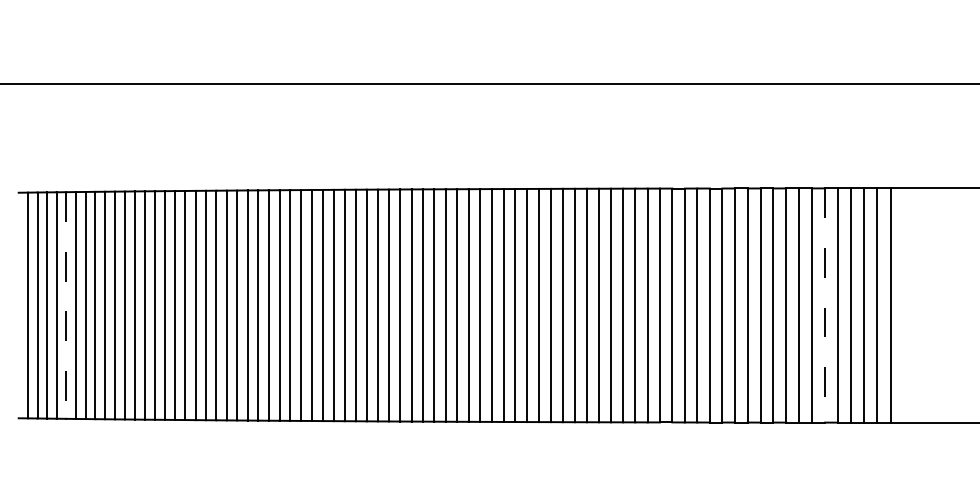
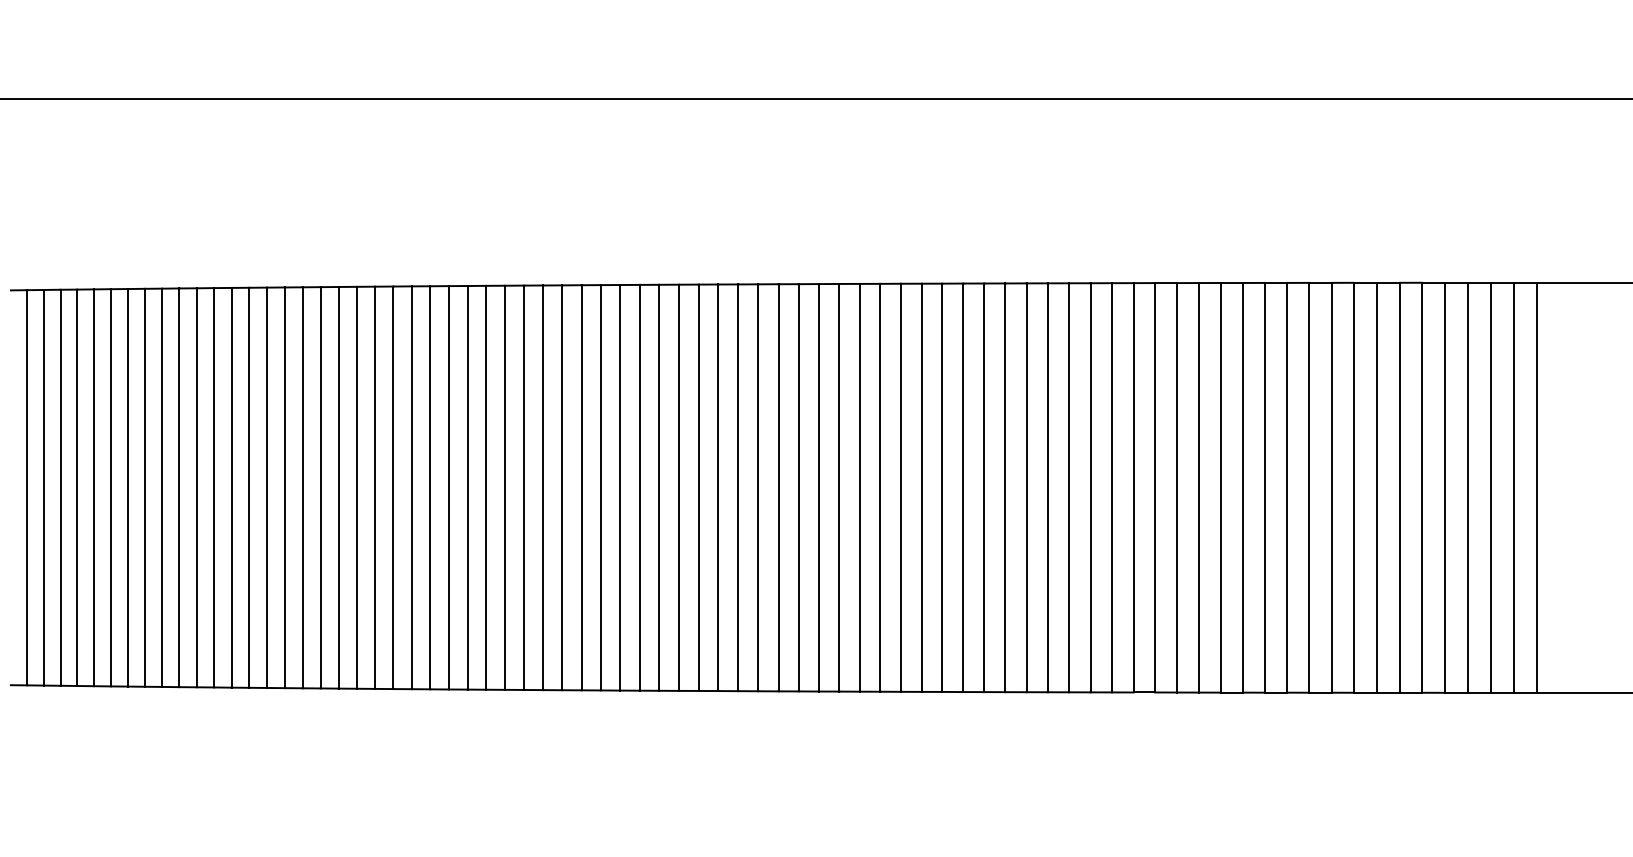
line: (66, 306) -> (94, 489), dashed -> solid
line: (824, 306) -> (1421, 489), dashed -> solid

